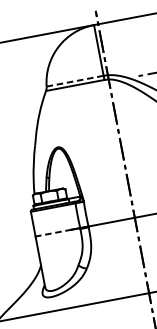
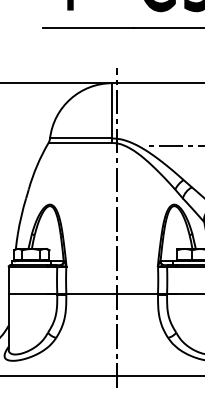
line: (75, 81) -> (81, 138), dashed -> solid
line: (53, 233) -> (28, 294), dashed -> solid

